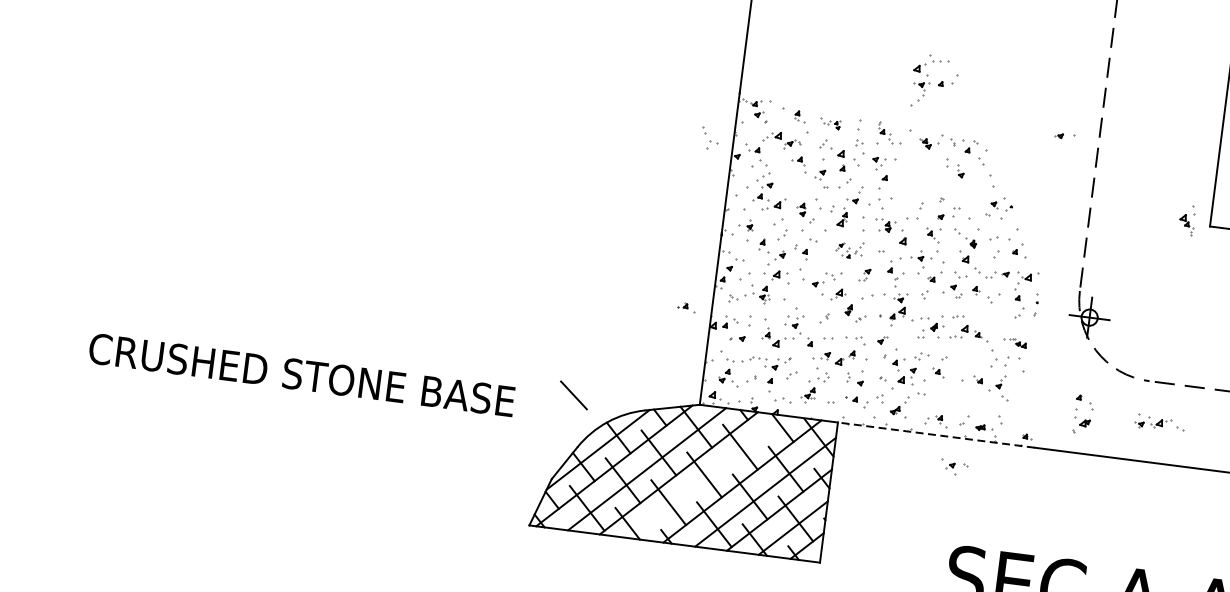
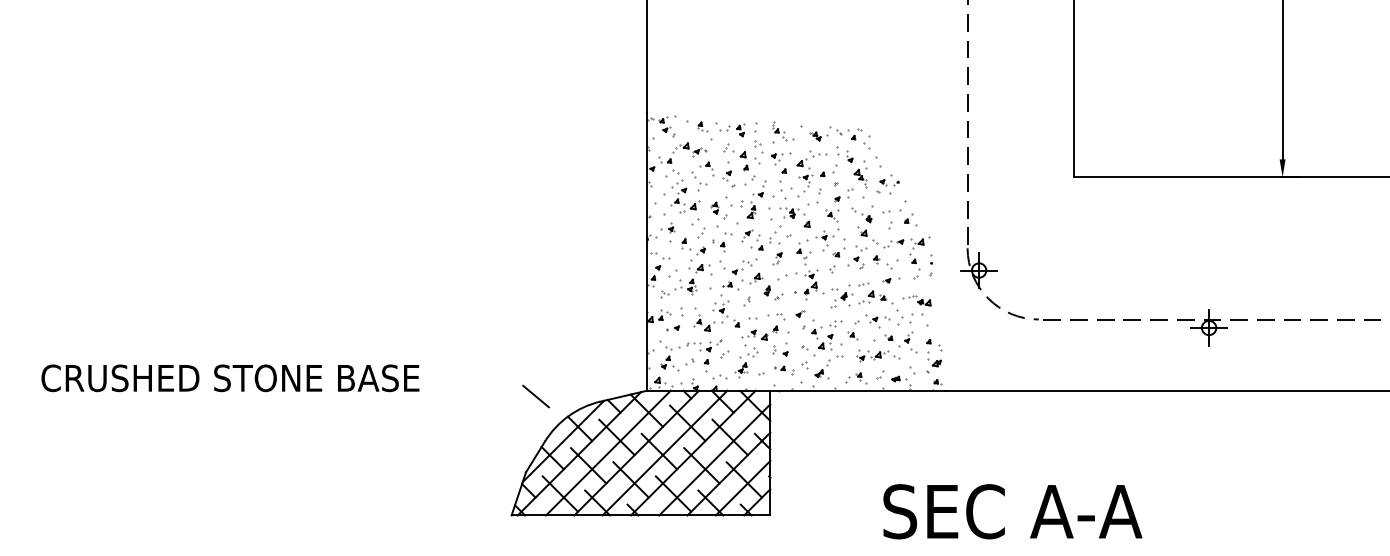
part: (934, 81) -> (816, 173), moved
part: (830, 123) -> (730, 129), size x1.67
part: (1064, 136) -> (891, 280), moved
part: (710, 138) -> (699, 181), moved
part: (1186, 220) -> (860, 174), moved
part: (850, 249) -> (761, 237), size x1.67
part: (686, 307) -> (730, 285), moved
part: (1015, 342) -> (916, 300), size x1.43
text: (301, 375) -> (230, 378), moved
part: (1083, 414) -> (934, 356), moved
part: (1159, 423) -> (878, 355), moved
line: (935, 434) -> (857, 390), dashed -> solid
part: (954, 468) -> (877, 321), moved
line: (710, 476) -> (664, 452), added

